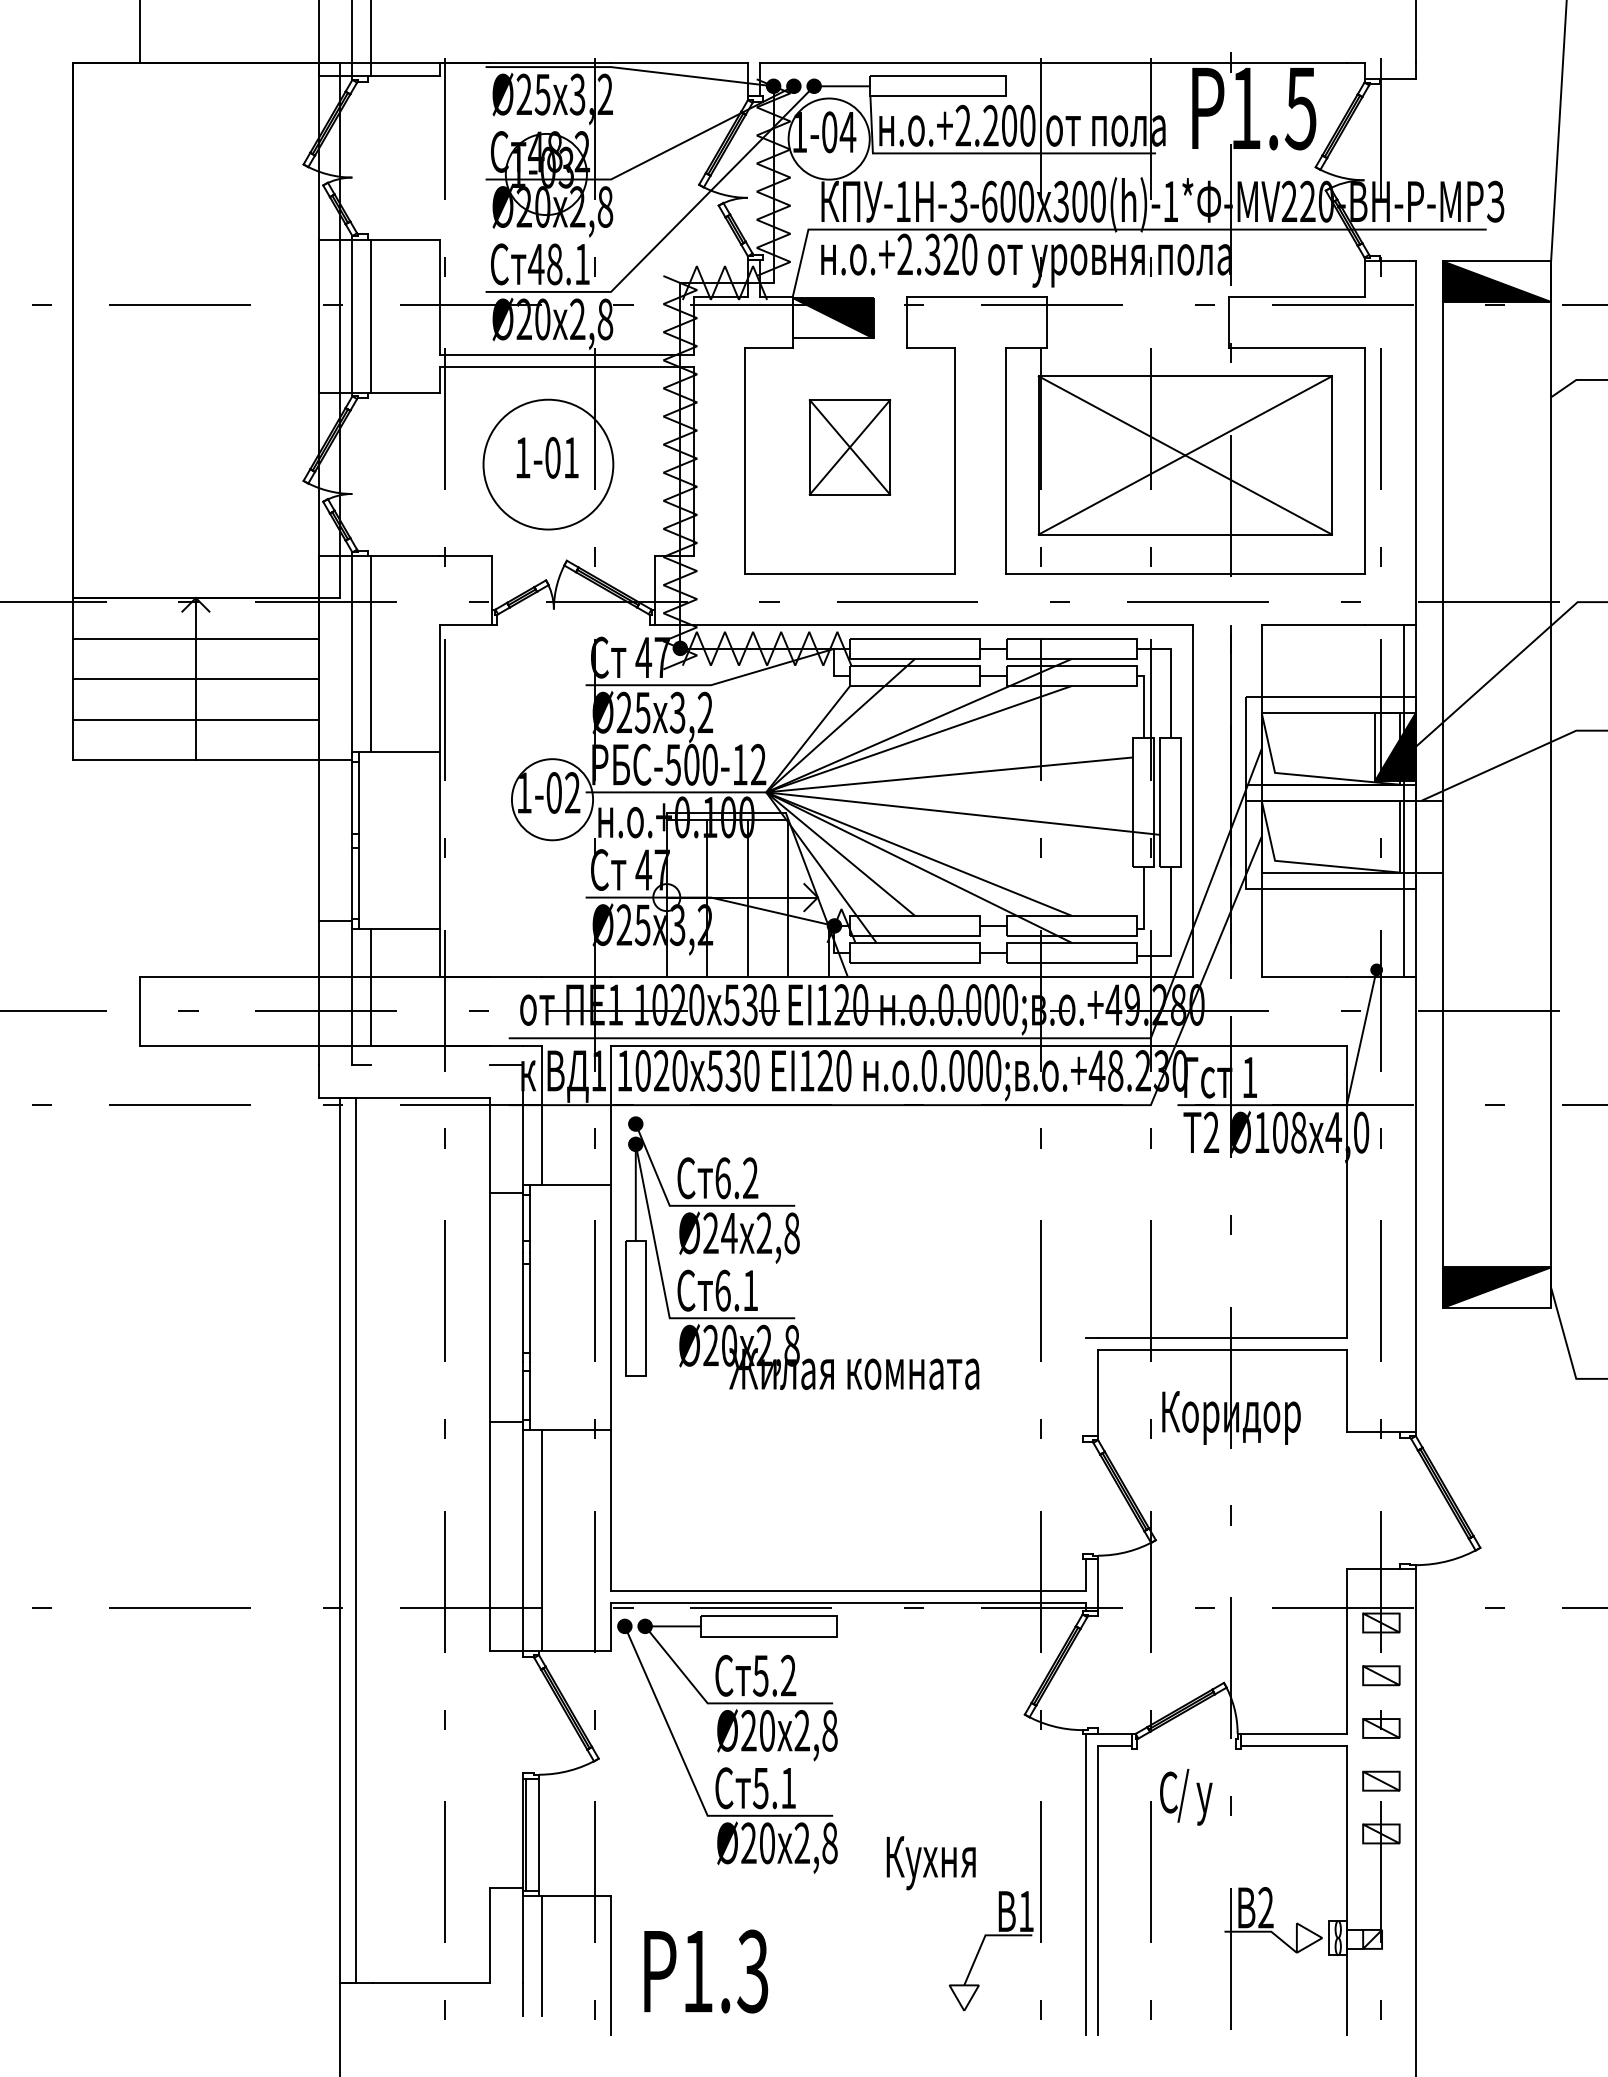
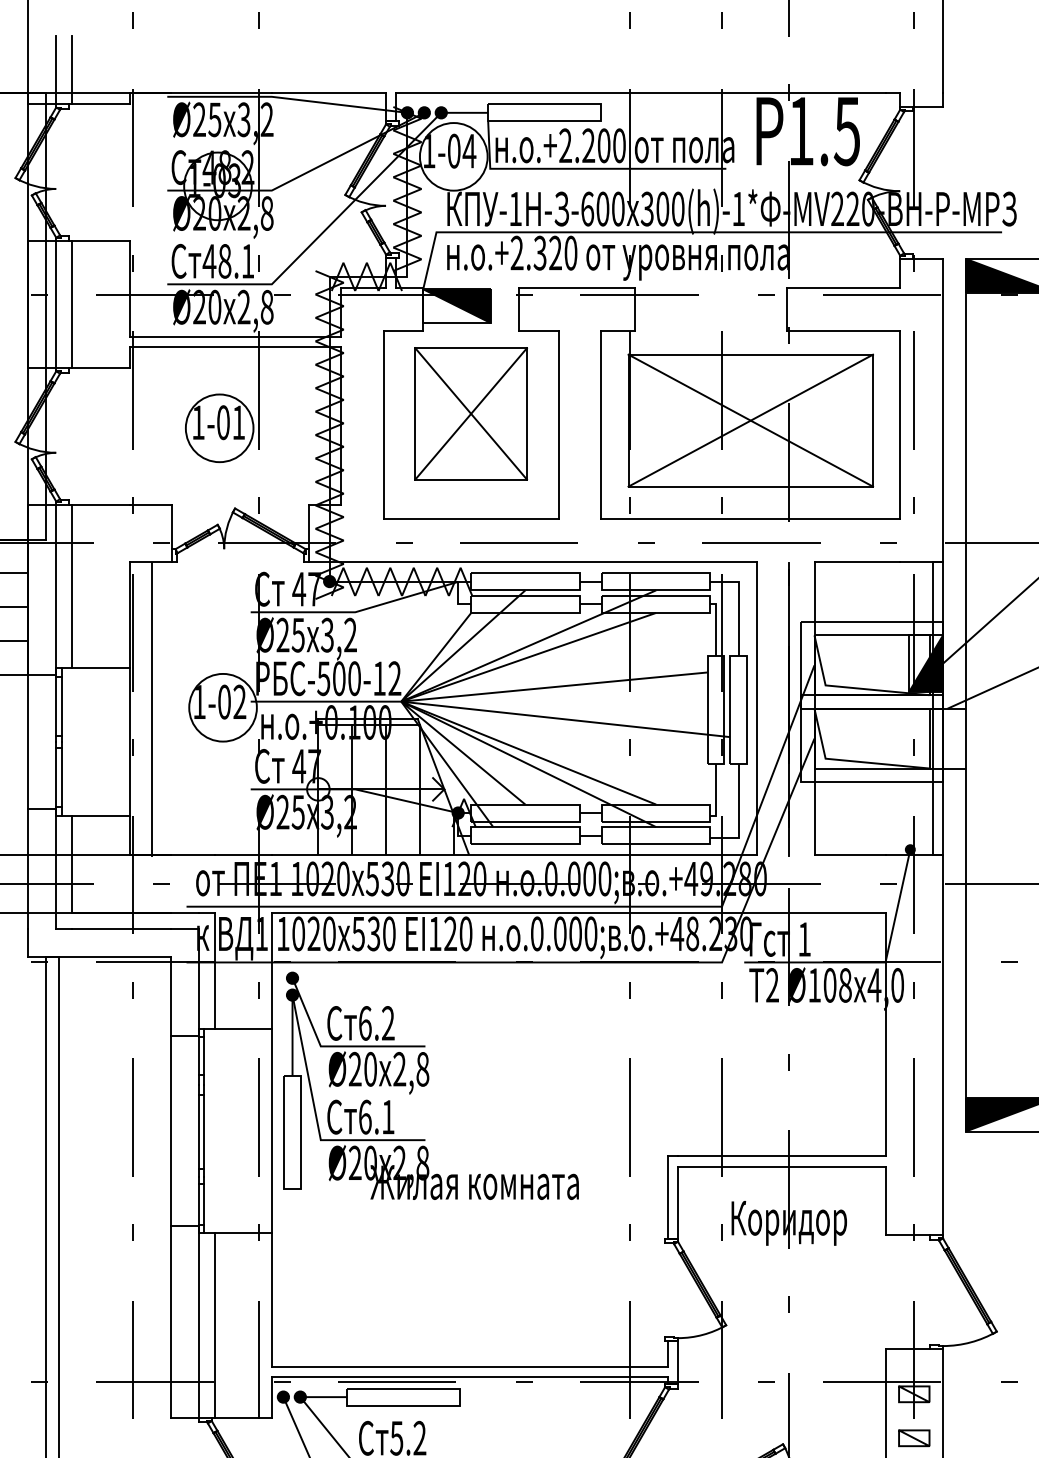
part: (849, 447) -> (470, 414), size x1.67
circle: (548, 464) -> (219, 428), size x0.62
line: (467, 802) -> (152, 710), added
line: (430, 1064) -> (121, 928), added
text: (729, 1233) -> (370, 1069), Ø24 -> Ø20
line: (1085, 1386) -> (667, 1197), added

